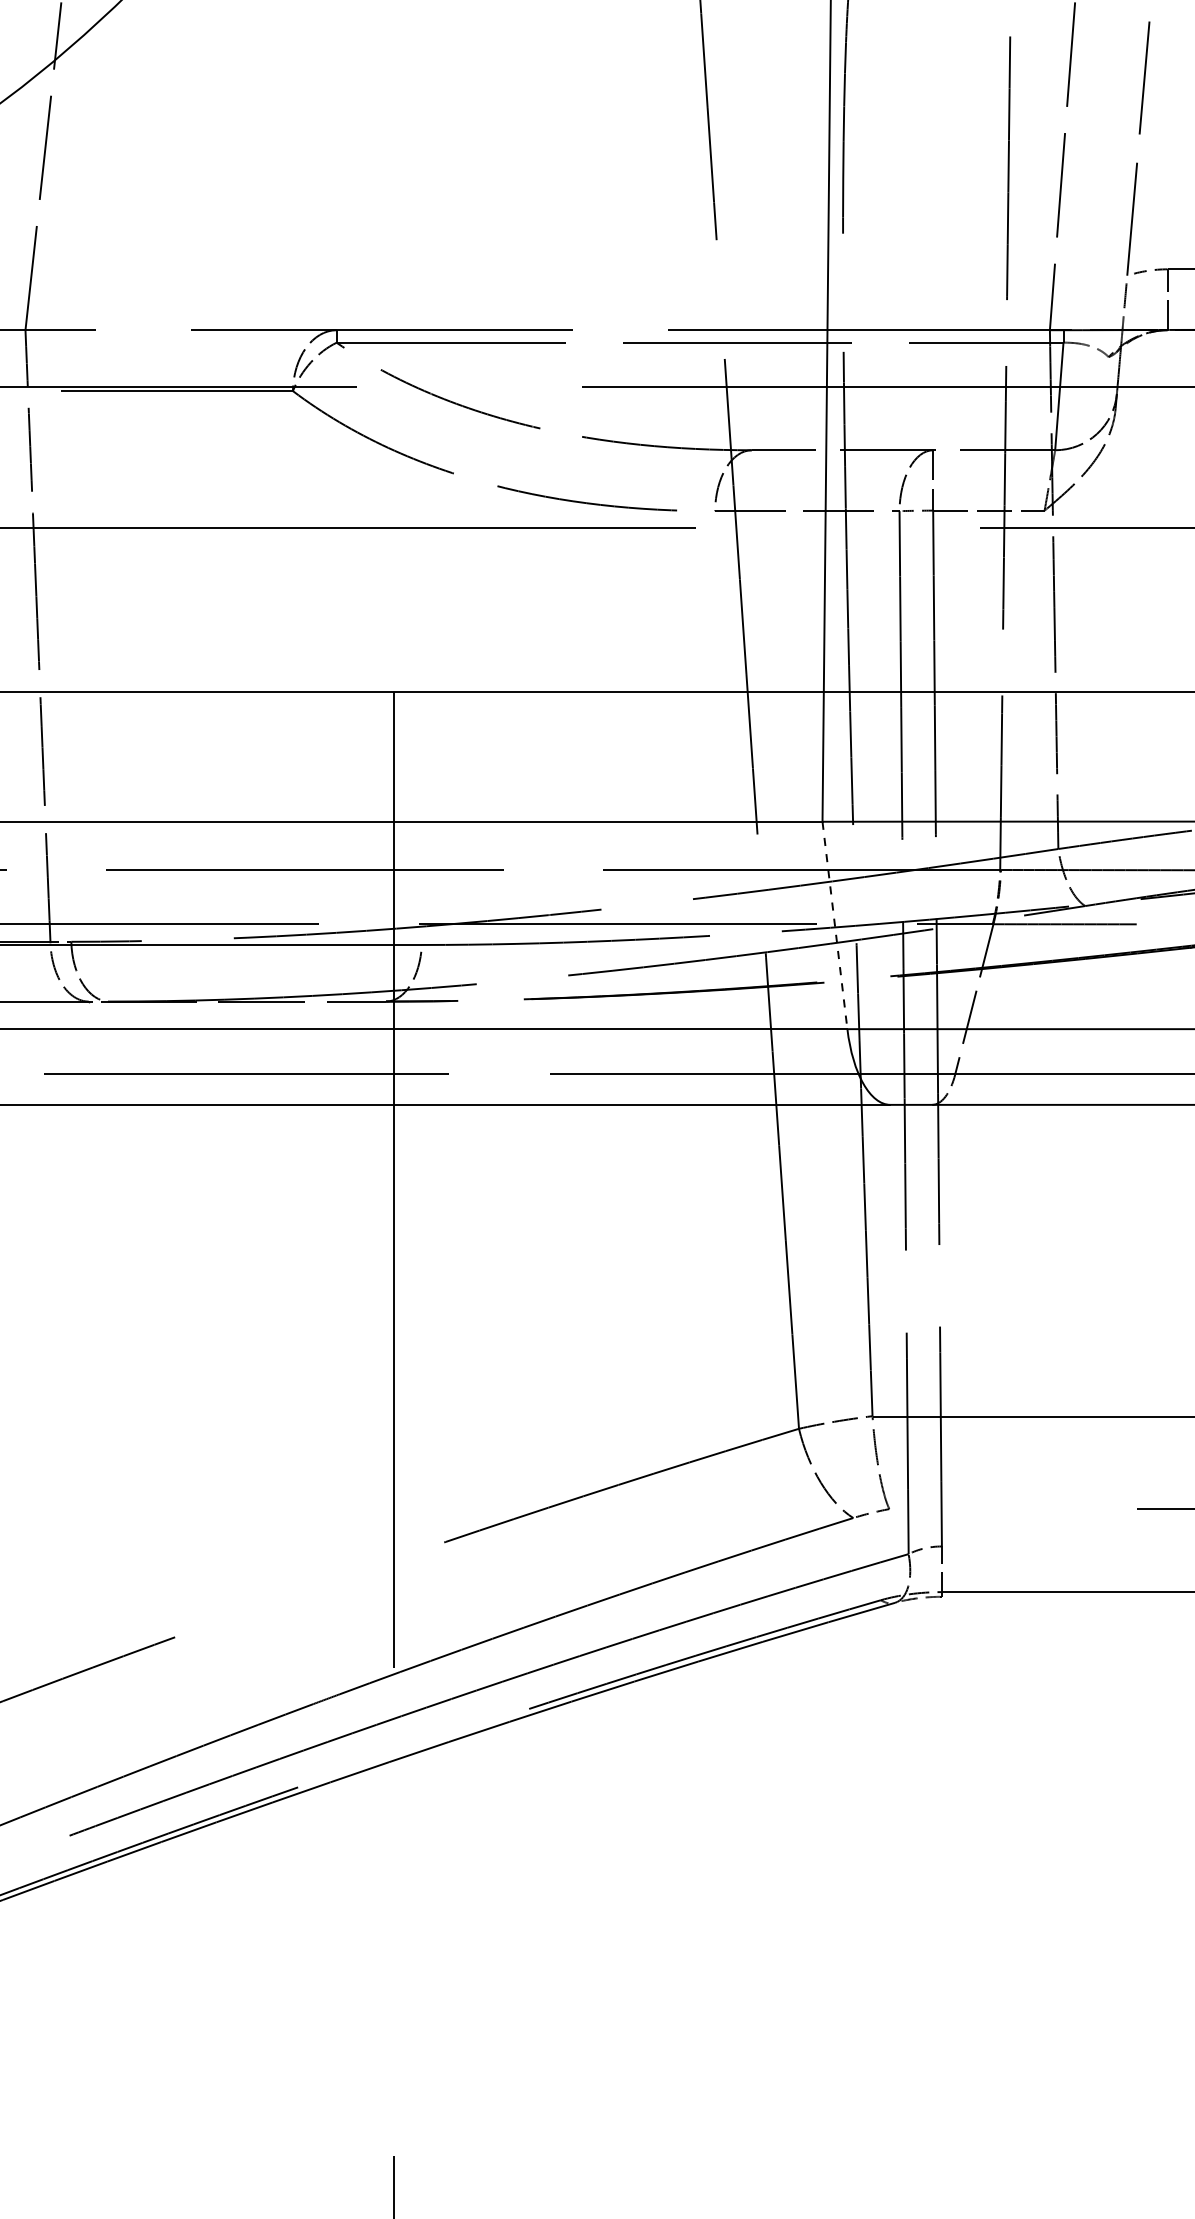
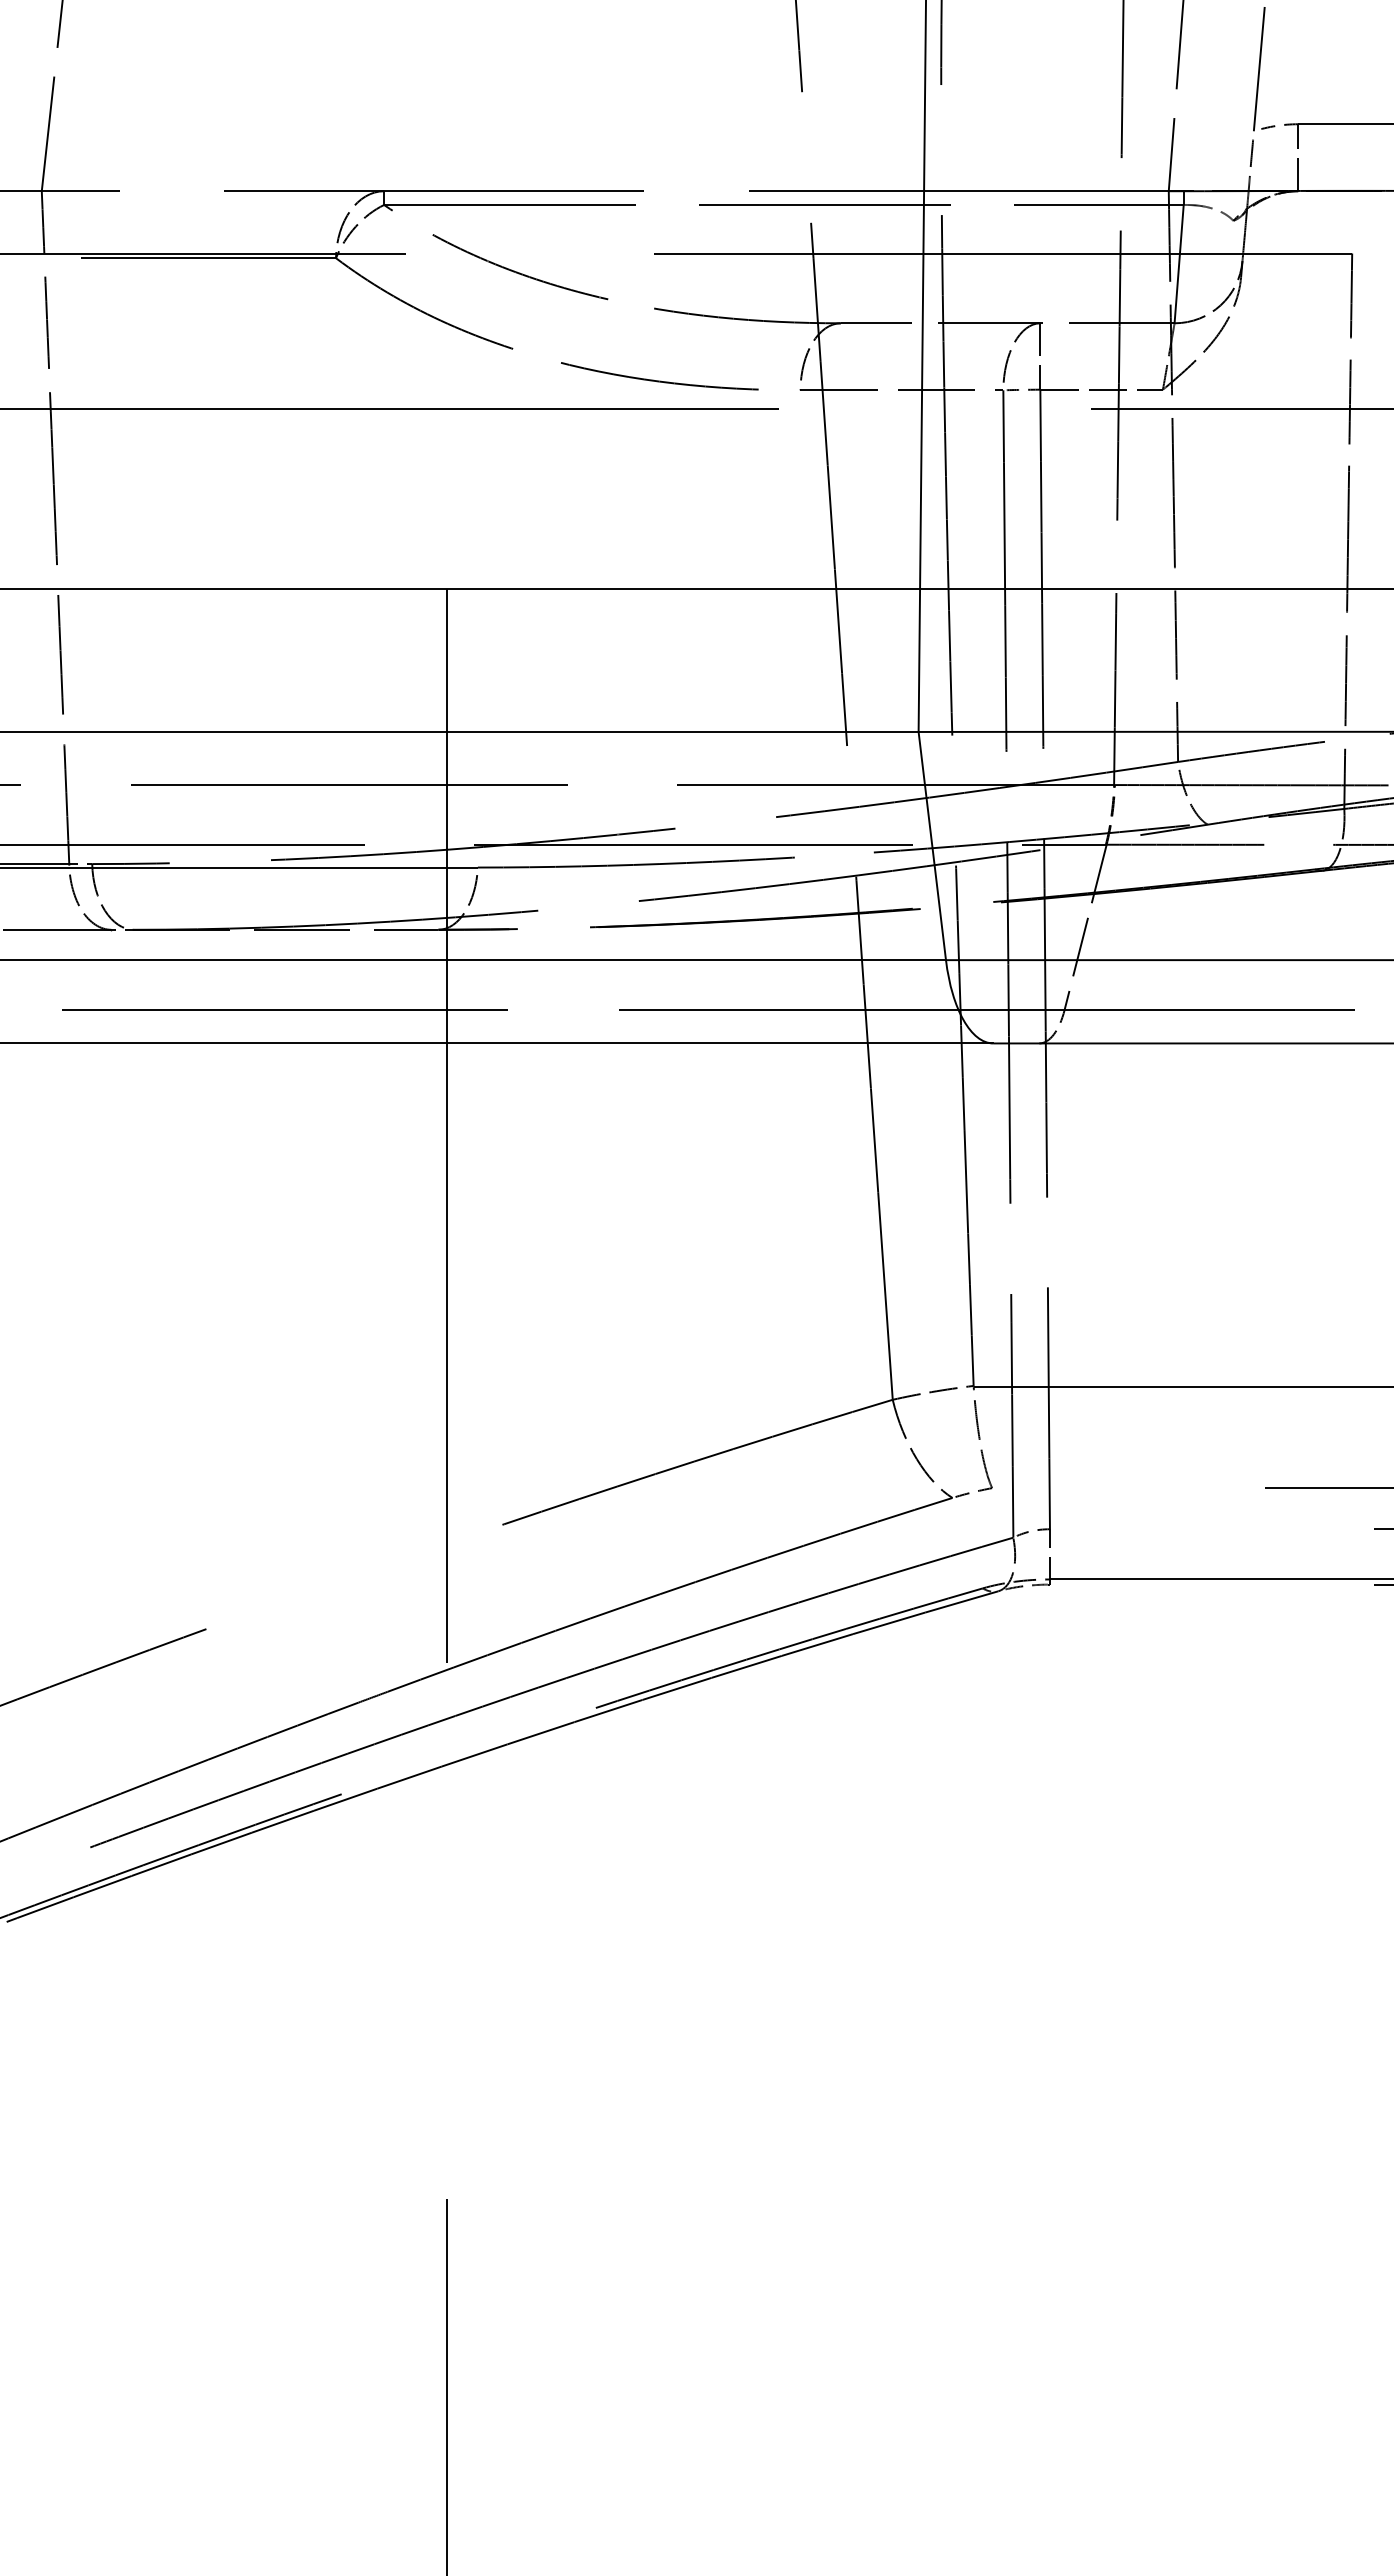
line: (835, 925) -> (932, 846), dashed -> solid

